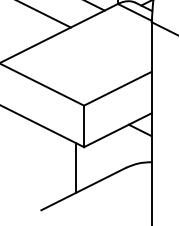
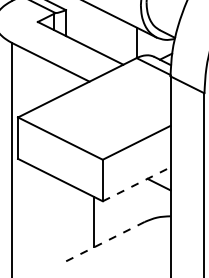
line: (117, 130) -> (136, 184), solid -> dashed
line: (82, 189) -> (101, 243), solid -> dashed

